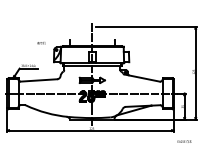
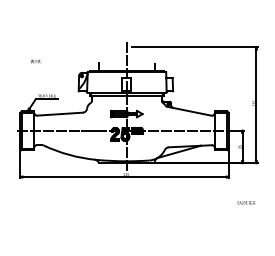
text: (41, 43) -> (36, 61), moved
text: (184, 141) -> (246, 202), moved

